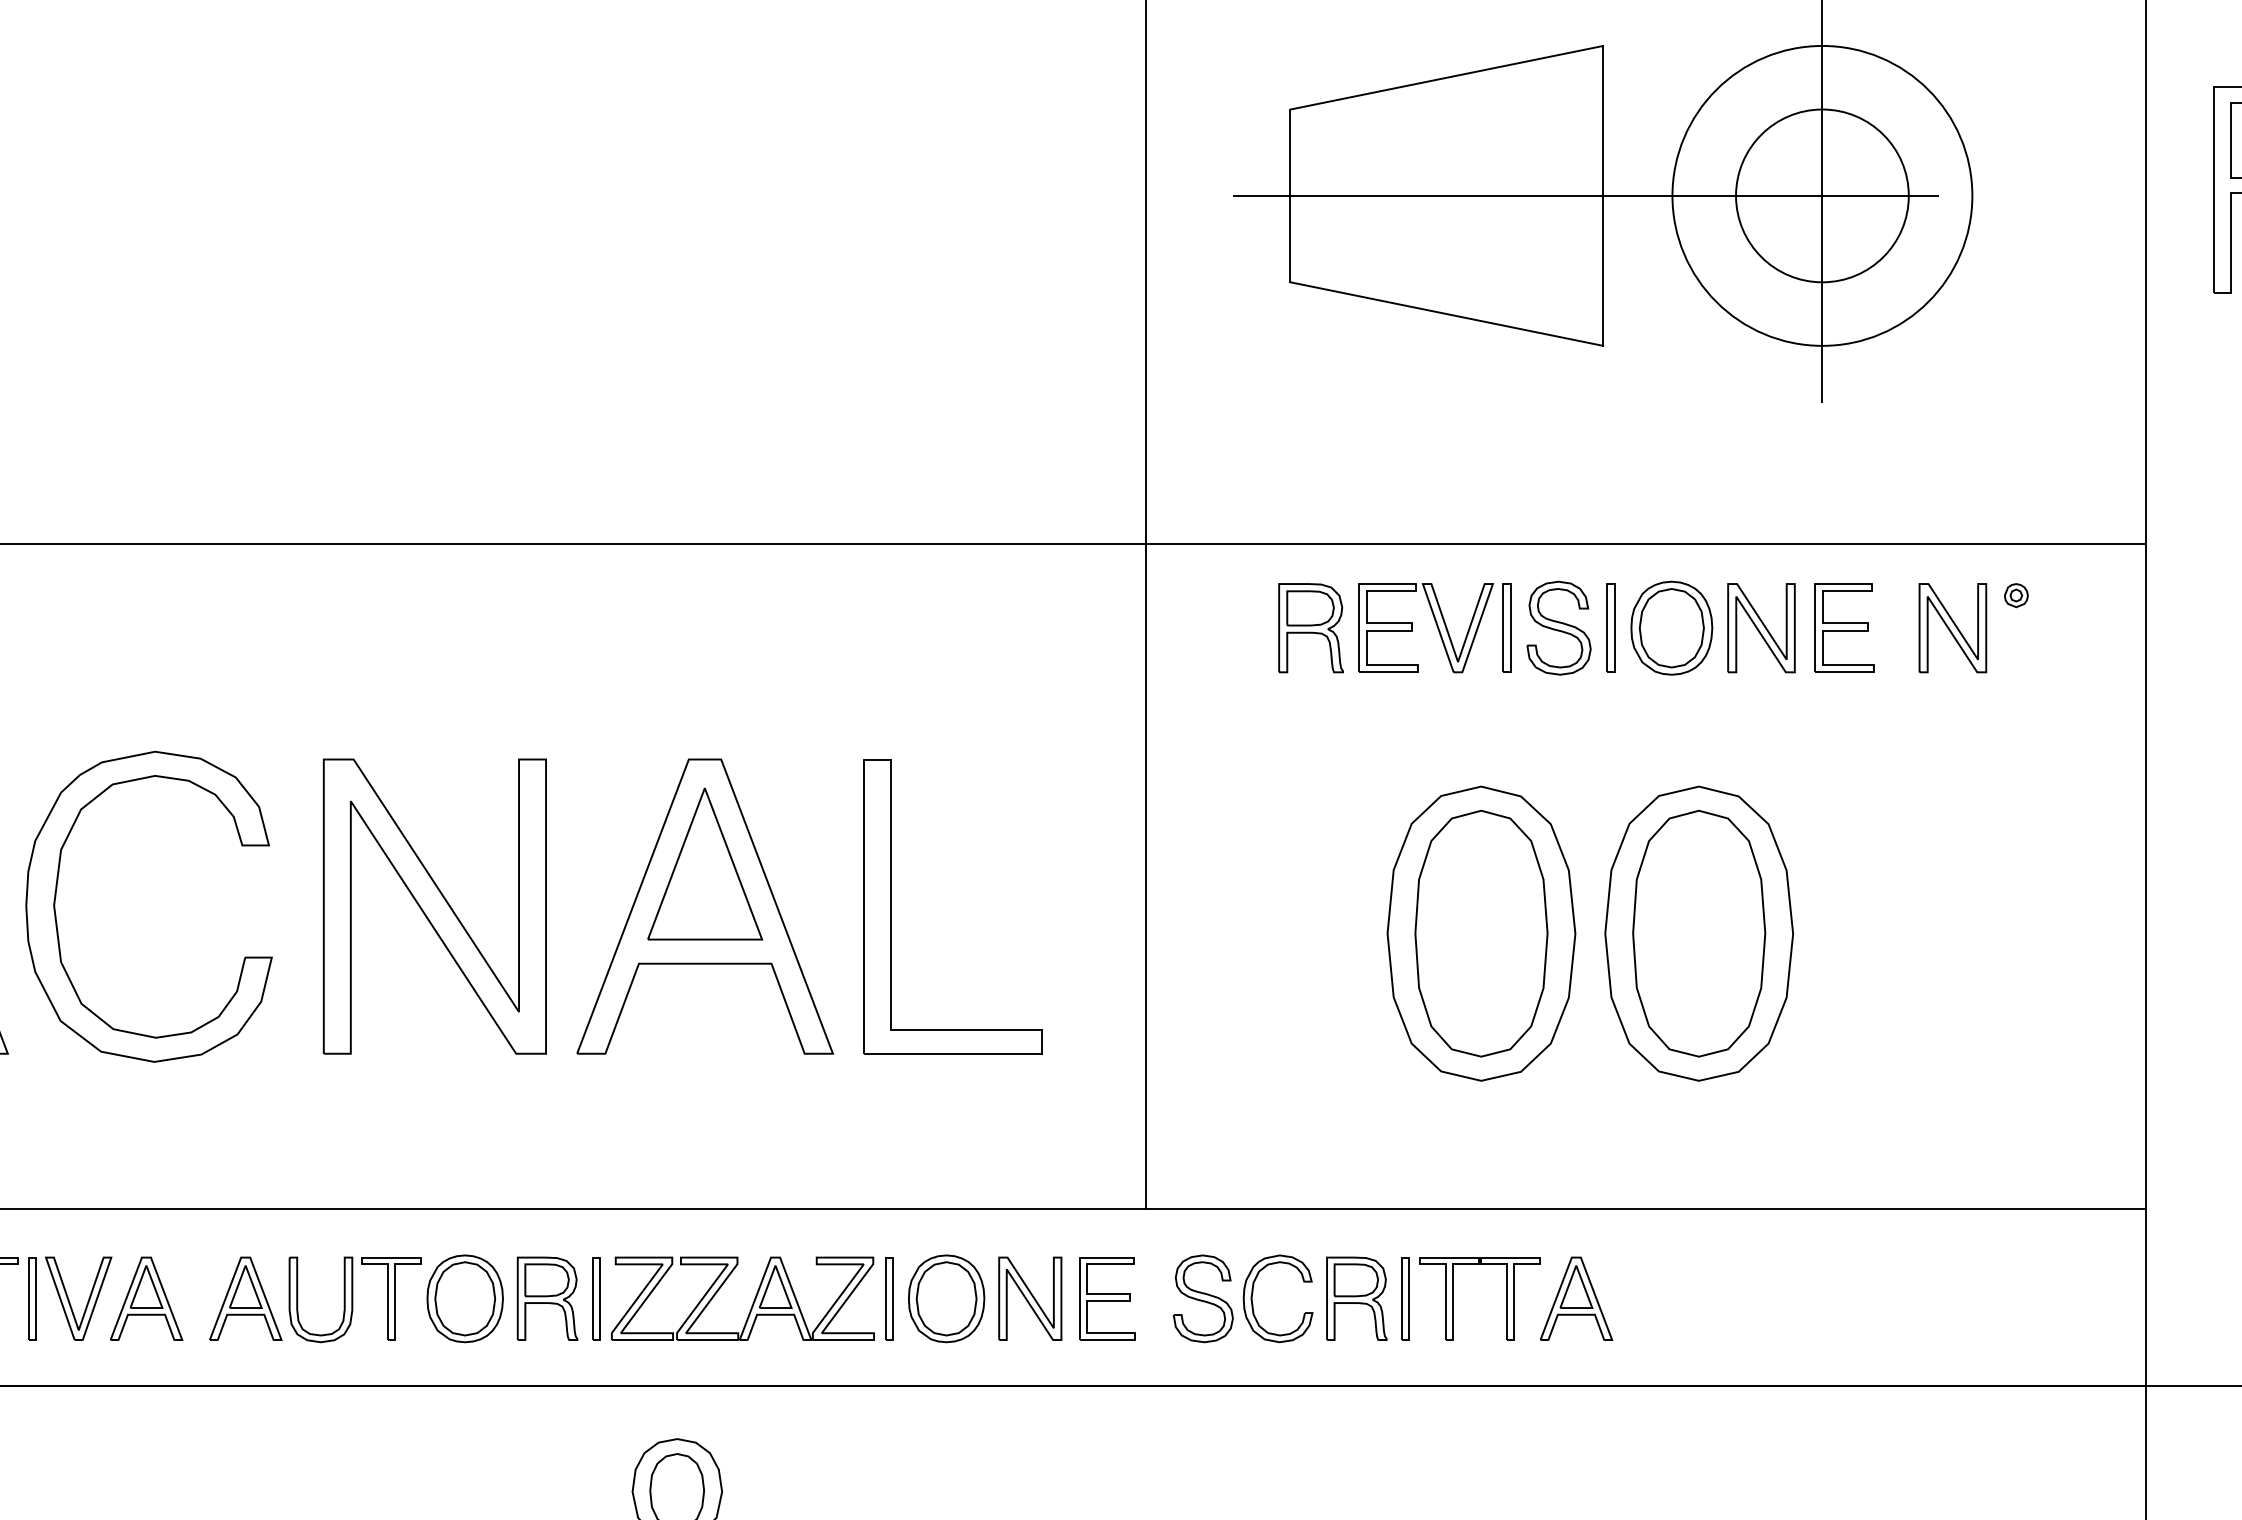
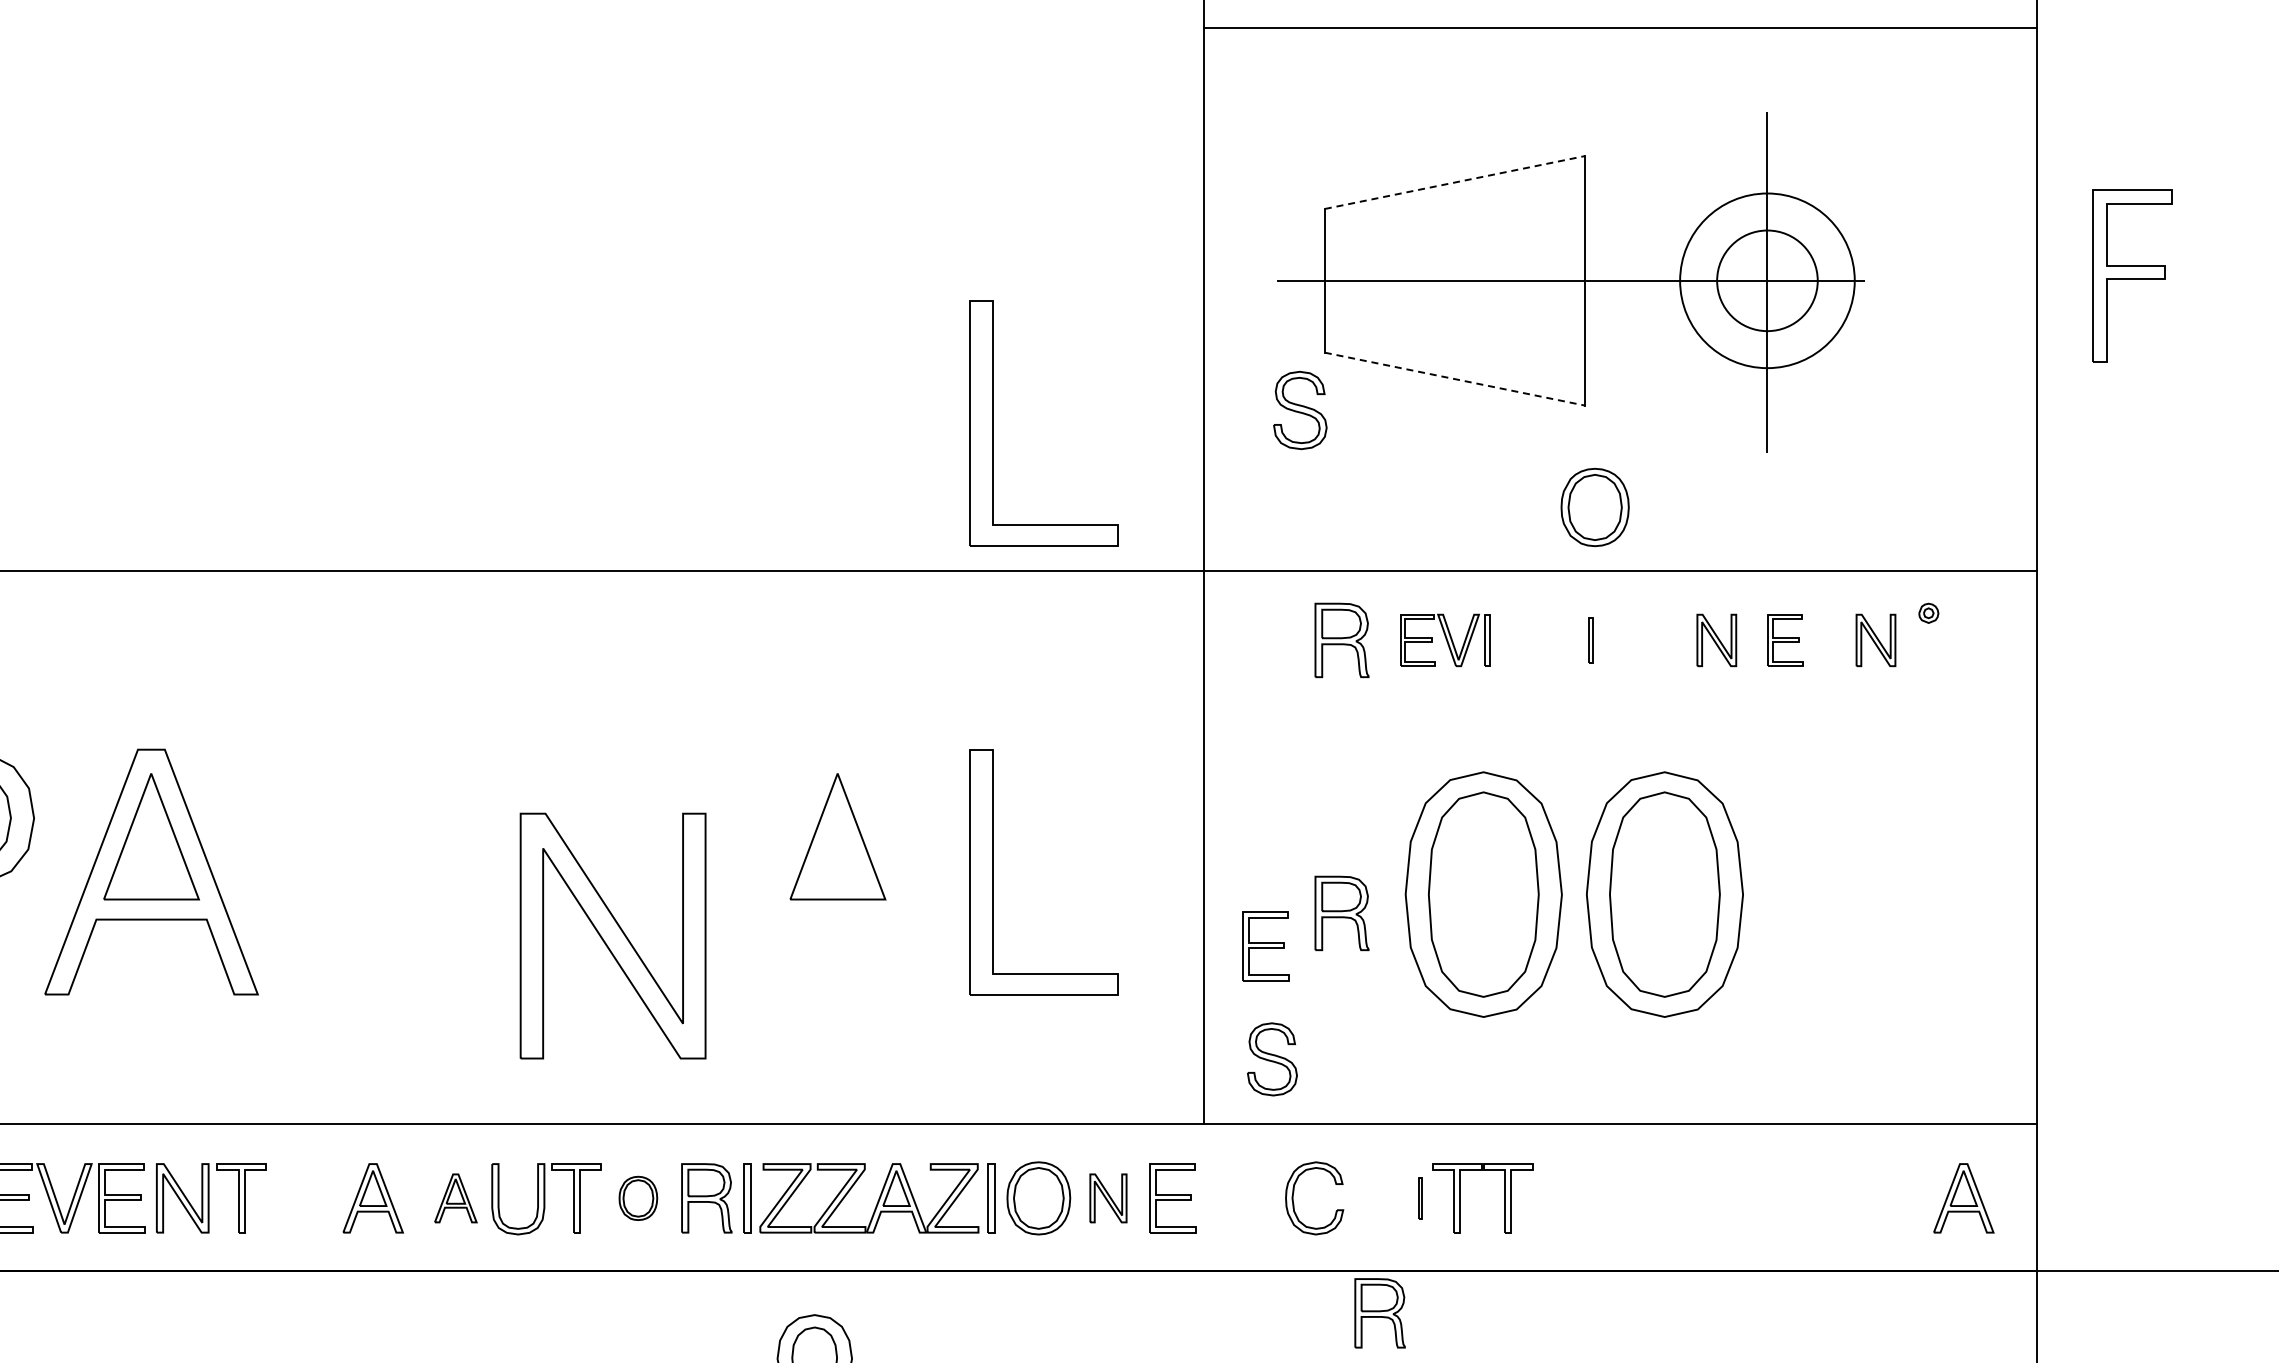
line: (1446, 77) -> (1454, 182), solid -> dashed
circle: (1822, 195) -> (1767, 280), size x0.7
circle: (1822, 195) -> (1767, 280), size x0.7
line: (1446, 314) -> (1454, 379), solid -> dashed
part: (892, 367) -> (993, 423), added
part: (1435, 628) -> (1445, 640), size x0.7
part: (1559, 628) -> (1300, 410), moved
part: (1610, 628) -> (1591, 640), size x0.6
part: (1671, 628) -> (1594, 507), moved
part: (1761, 628) -> (1716, 640), size x0.7
part: (1844, 628) -> (1785, 640), size x0.7
part: (1952, 628) -> (1875, 640), size x0.7
part: (434, 905) -> (612, 935), moved
part: (704, 905) -> (837, 871), removed
part: (56, 914) -> (298, 878), removed
part: (1310, 956) -> (1341, 913), added
part: (1219, 996) -> (1265, 946), added
part: (69, 1298) -> (309, 1198), removed
part: (245, 1298) -> (455, 1198), size x0.7
part: (465, 1298) -> (638, 1198), size x0.6
part: (1030, 1298) -> (1108, 1198), size x0.7
part: (1203, 1298) -> (1272, 1059), moved
part: (1356, 1298) -> (1379, 1313), moved
part: (1405, 1298) -> (1420, 1198), size x0.6
part: (1576, 1298) -> (1963, 1198), moved

